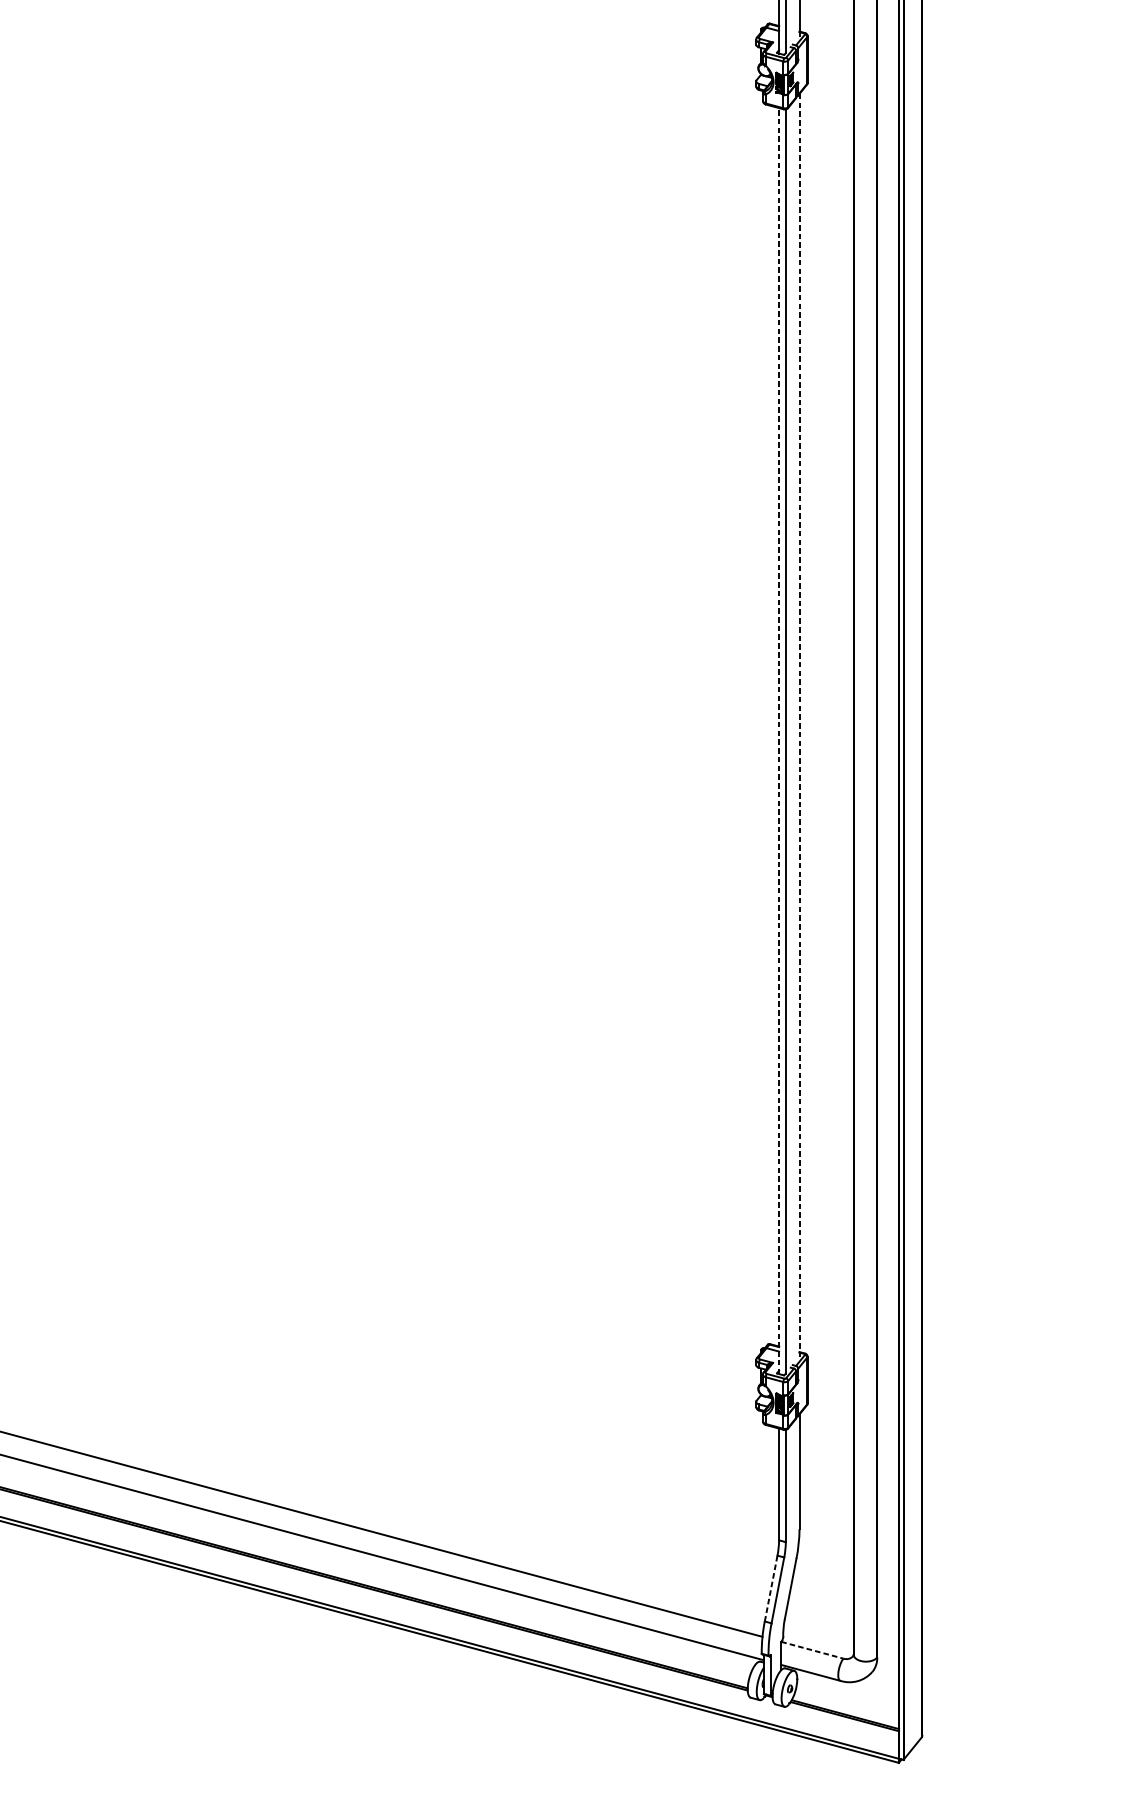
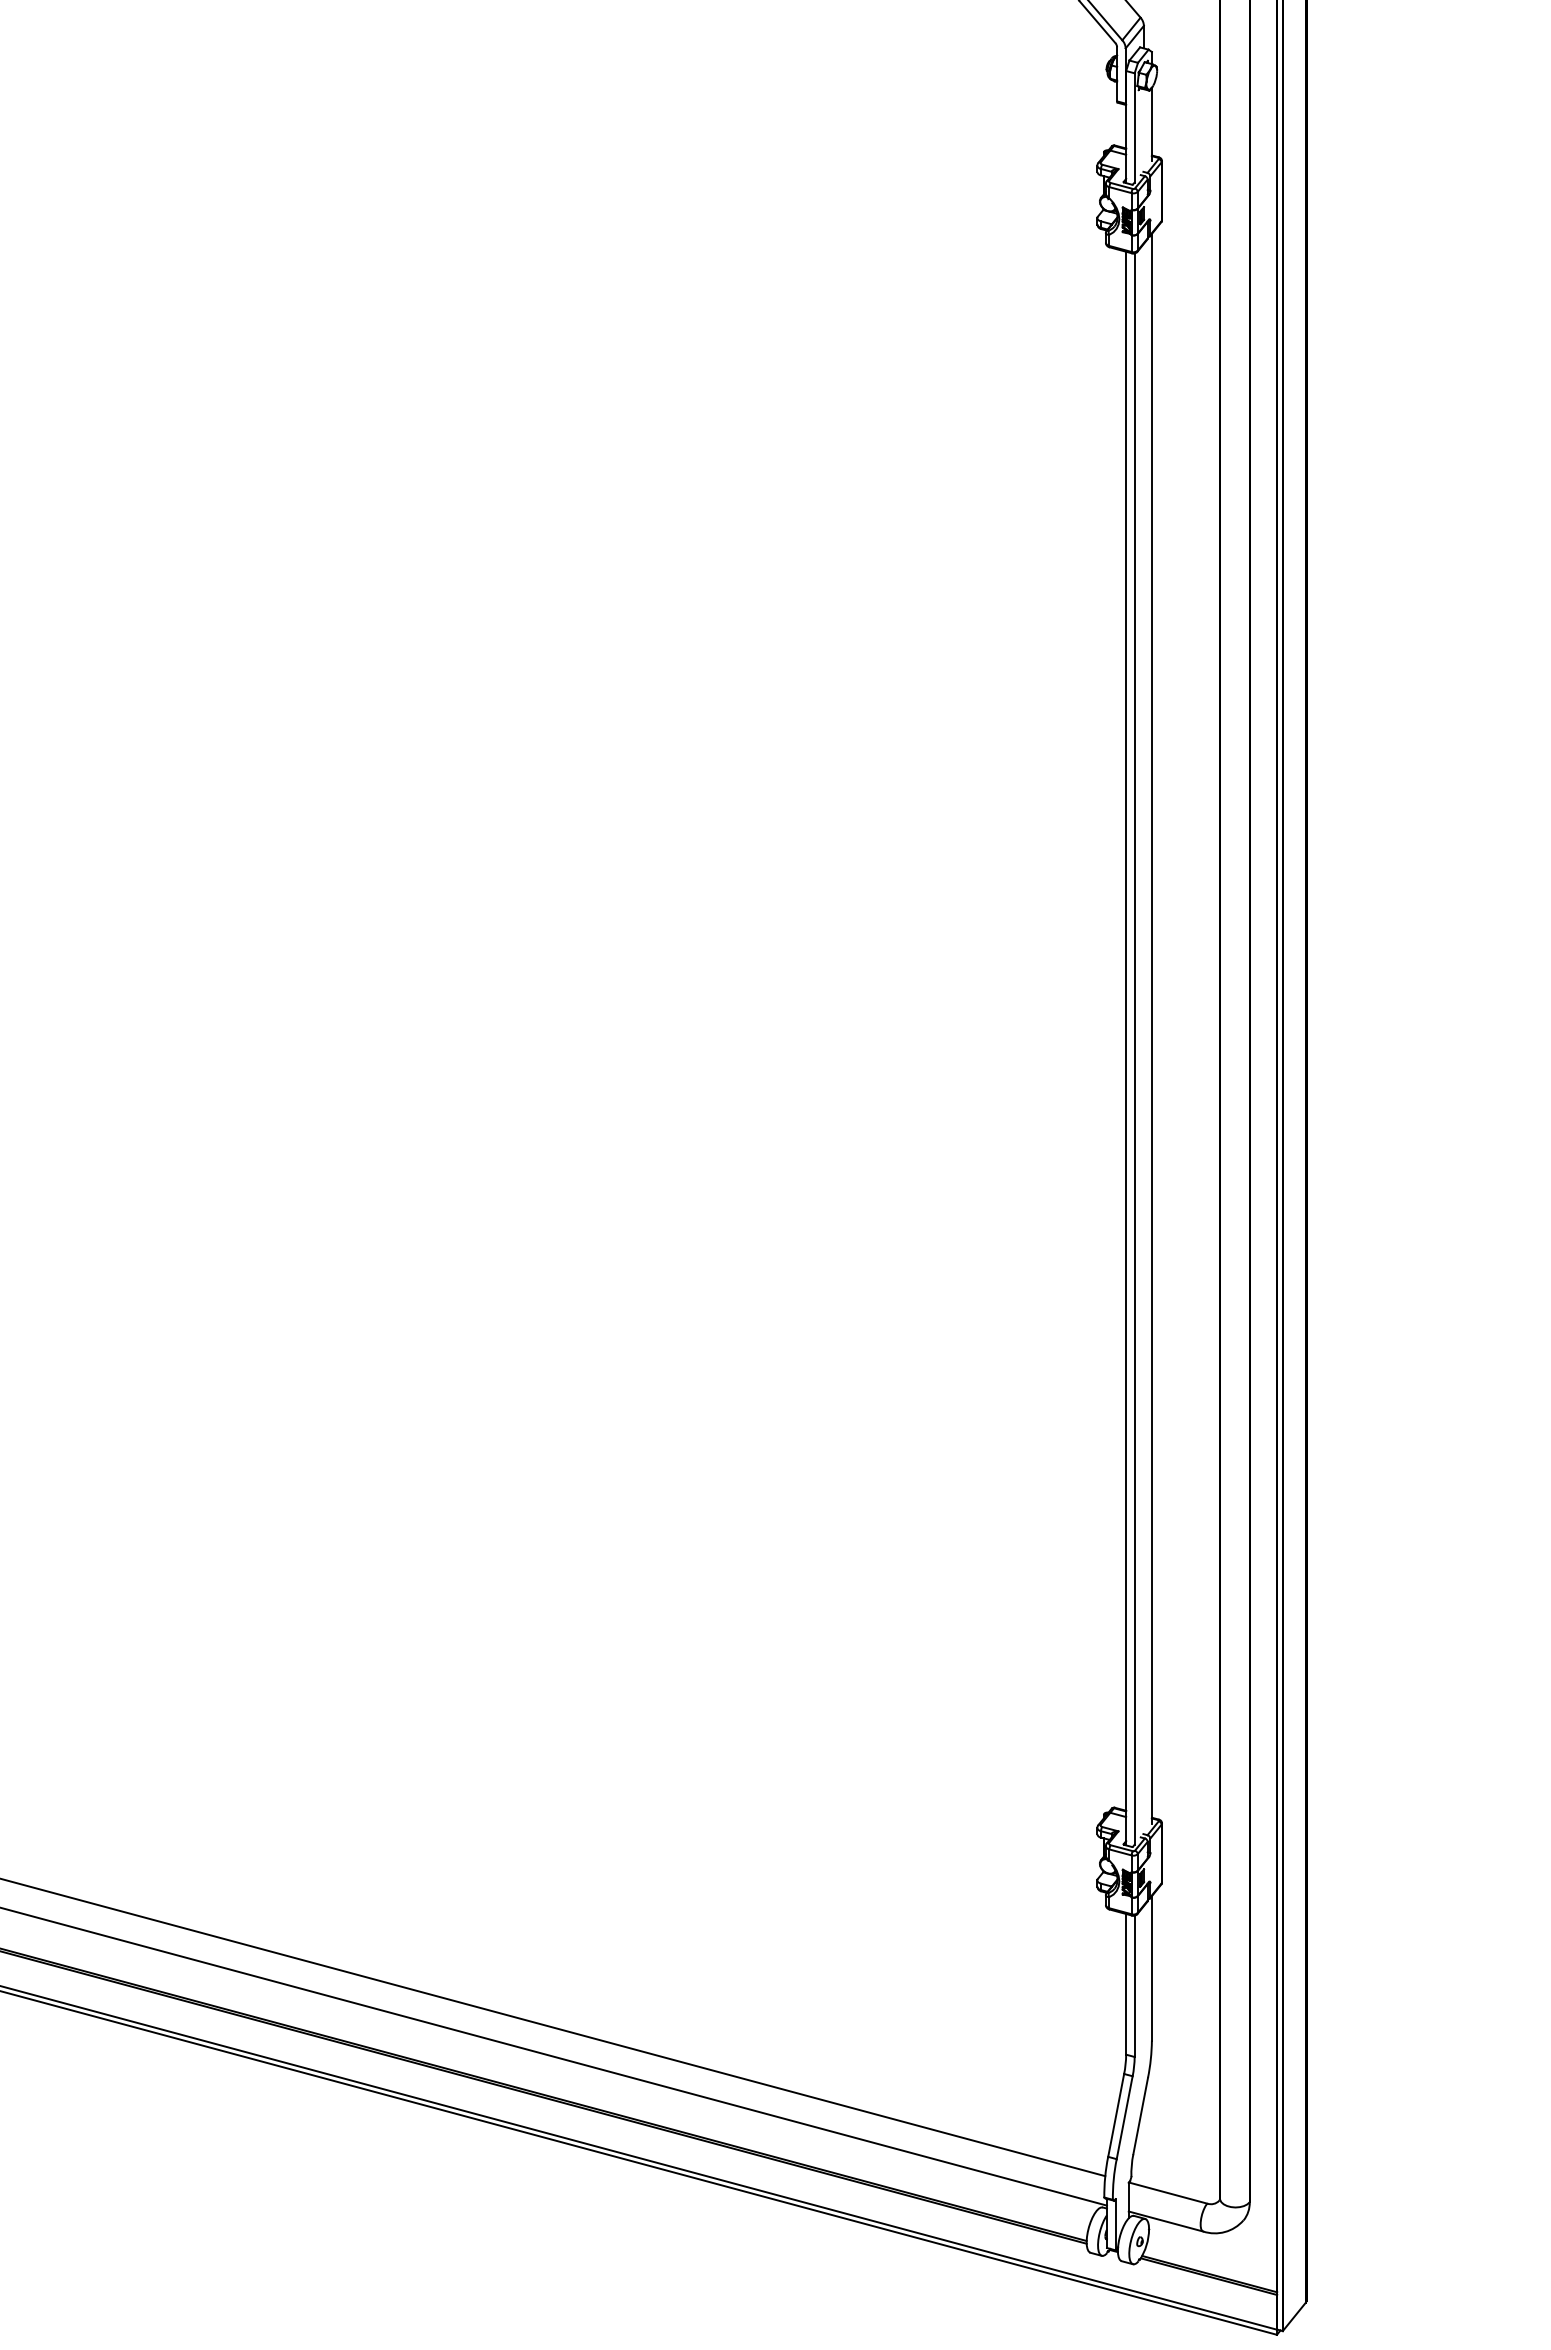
line: (799, 725) -> (1151, 1028), dashed -> solid
line: (779, 741) -> (1126, 1048), dashed -> solid
line: (771, 1587) -> (1116, 2114), dashed -> solid
line: (812, 1650) -> (1168, 2193), dashed -> solid

